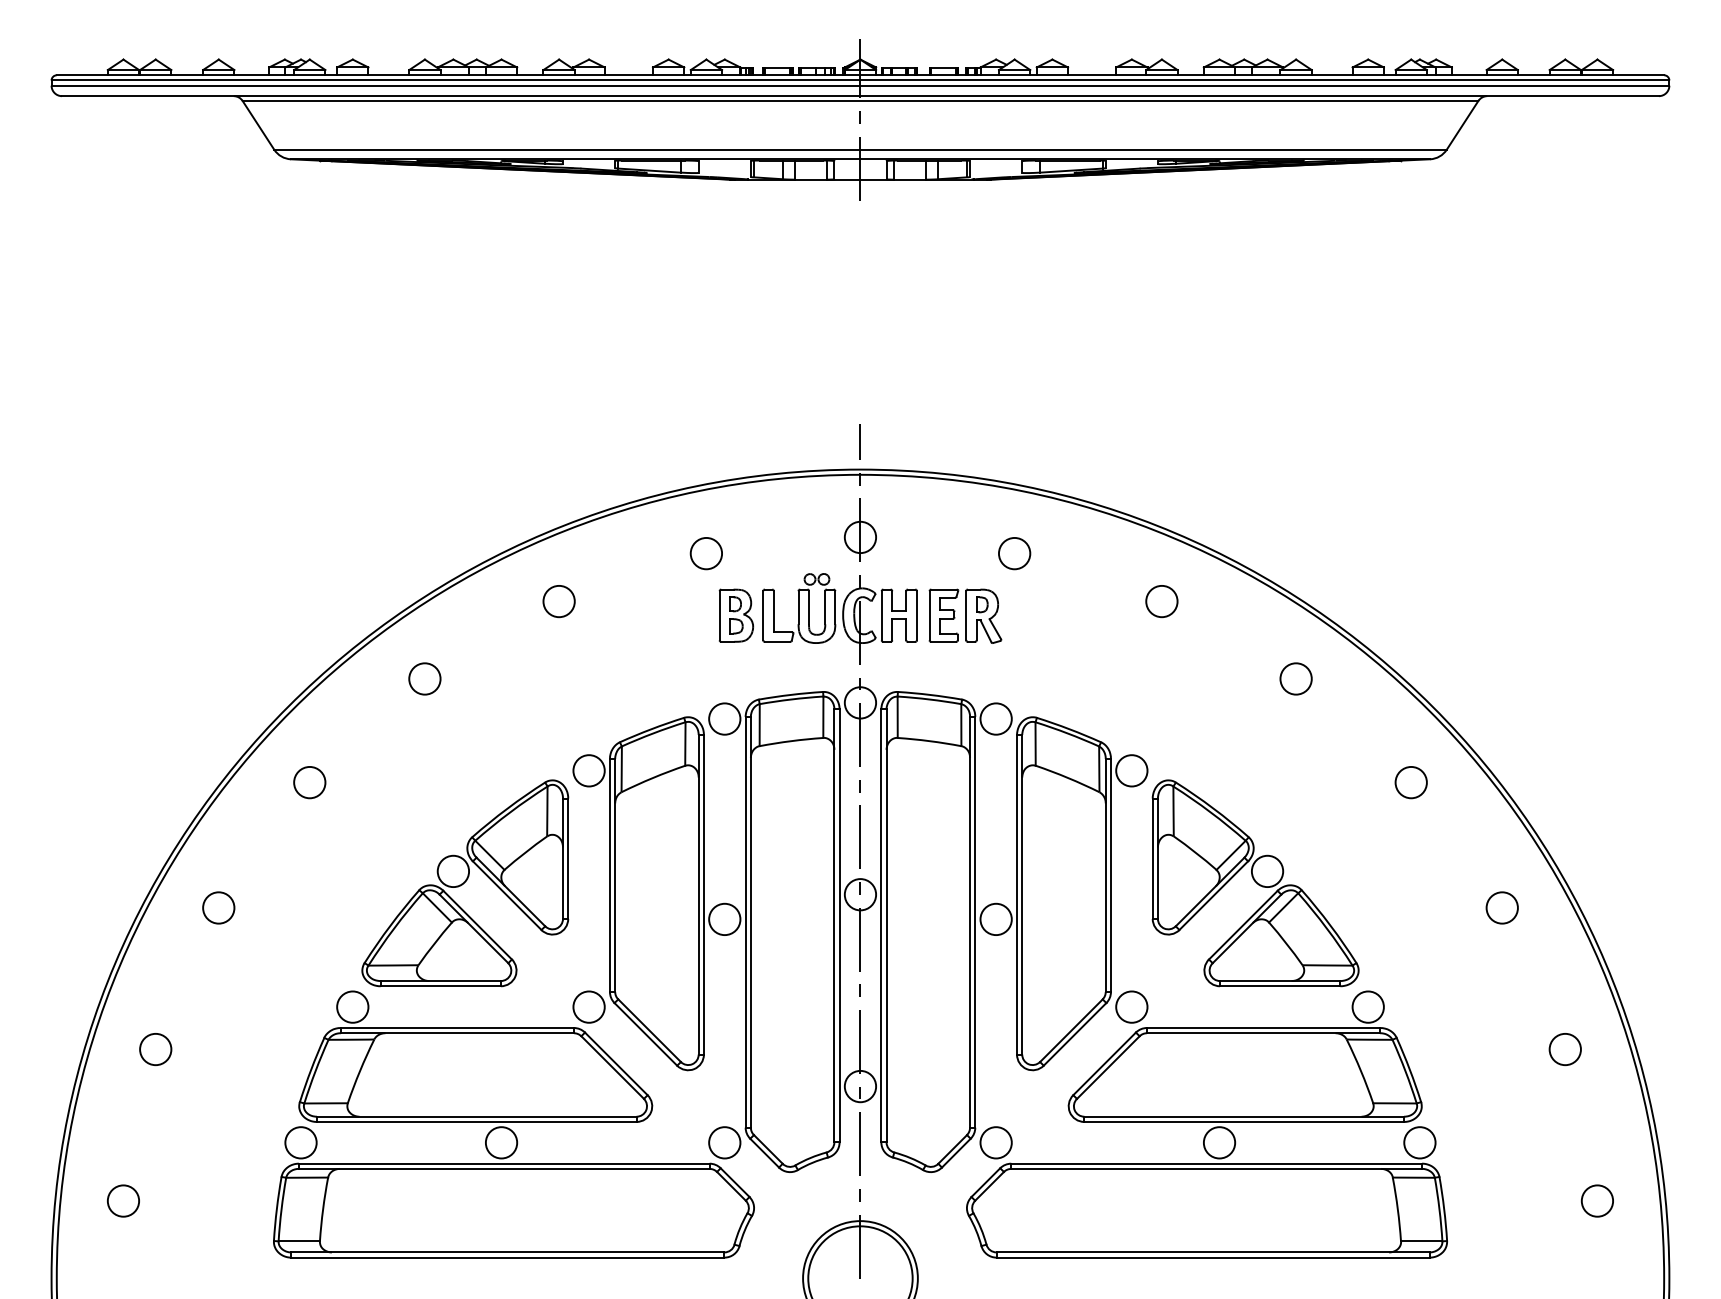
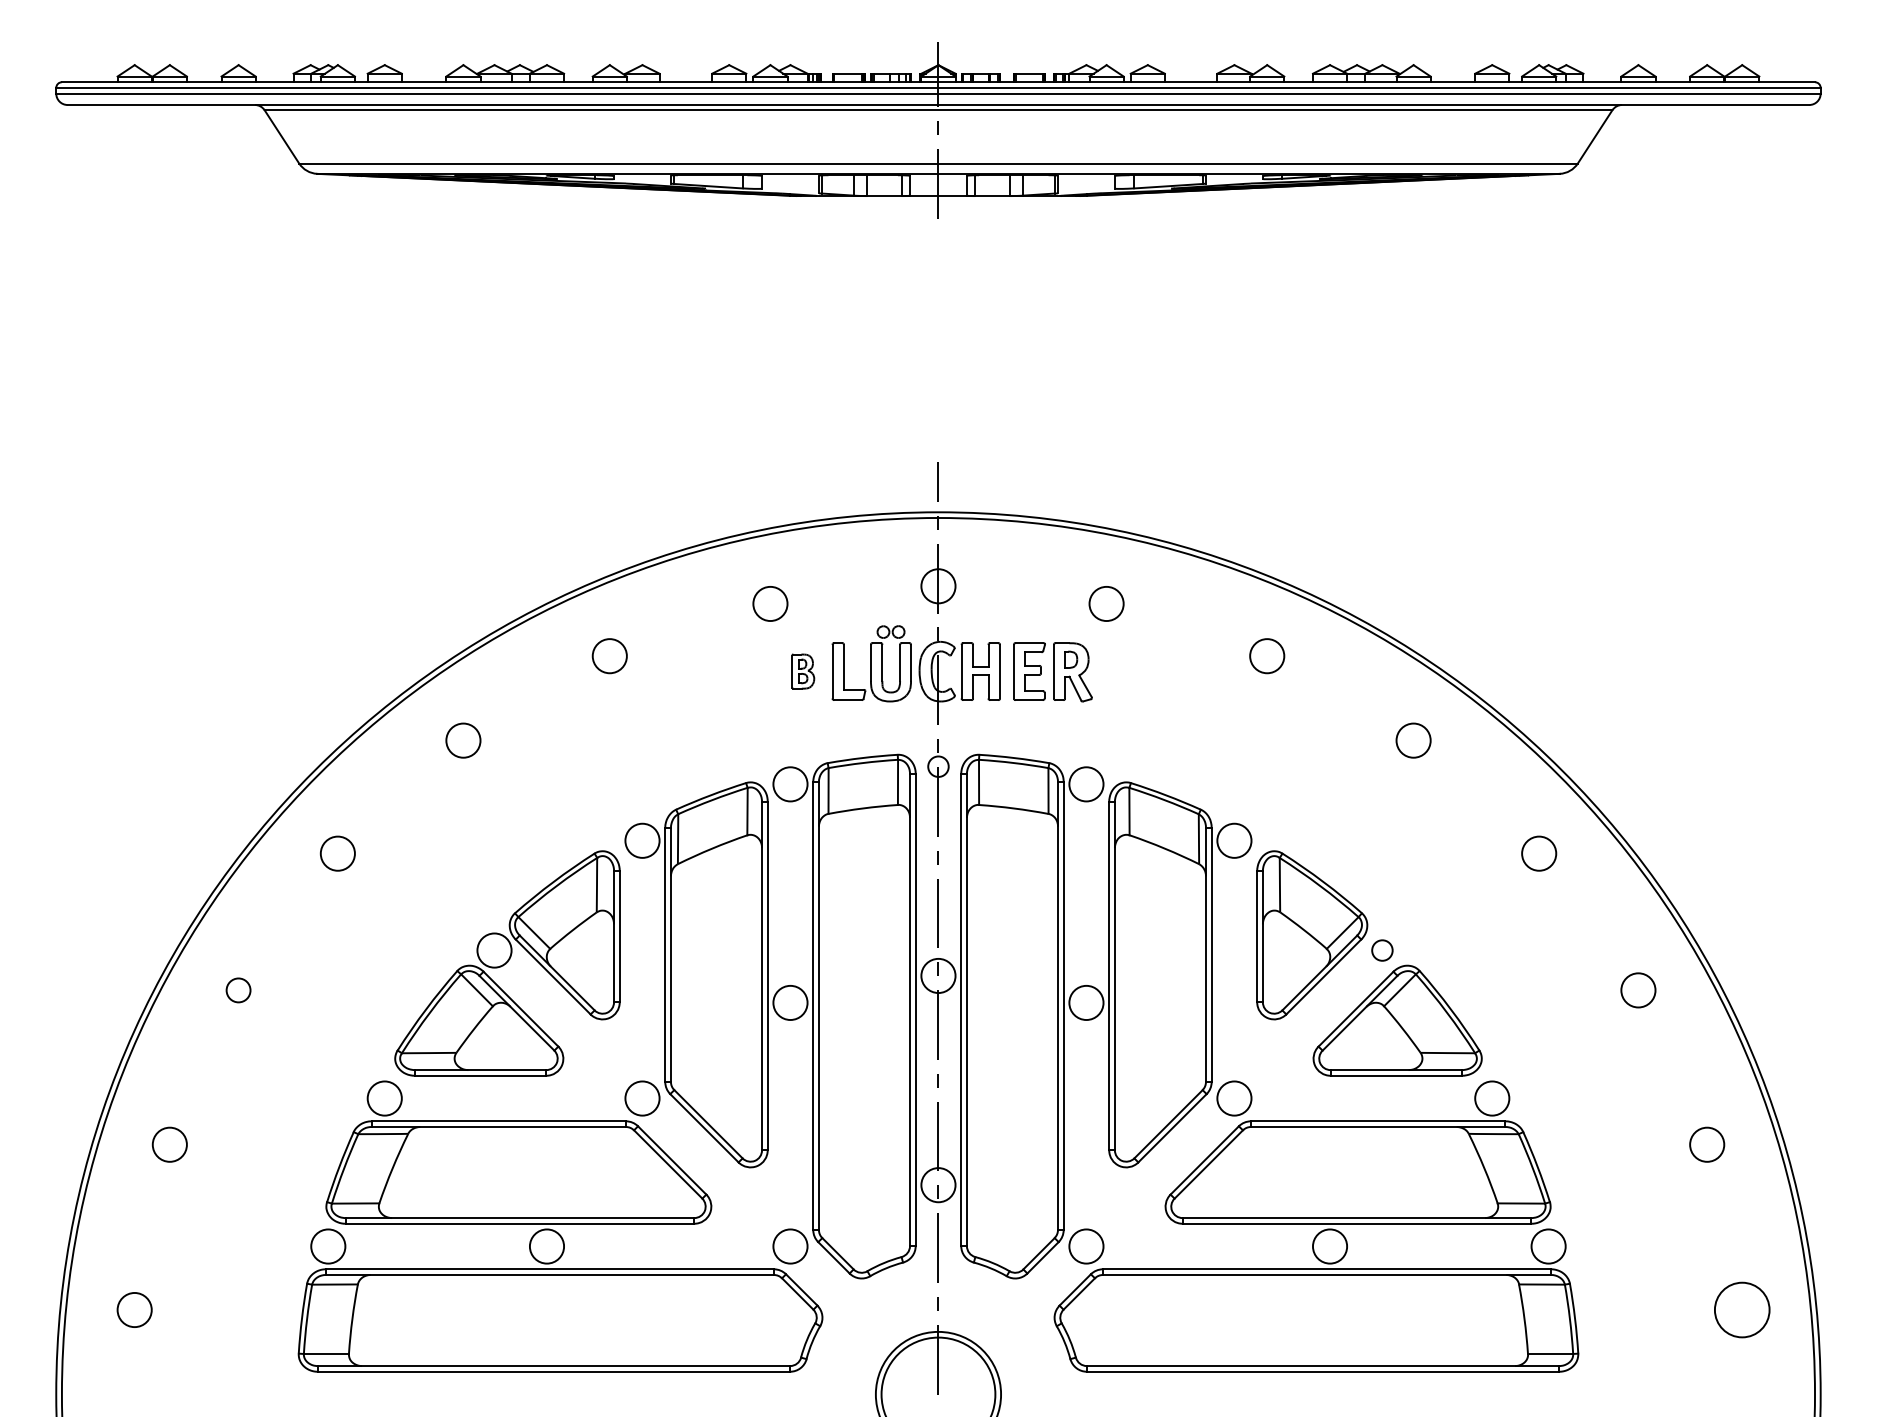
part: (736, 615) -> (803, 671), size x0.6
circle: (860, 702) -> (938, 766), size x0.6
circle: (1267, 871) -> (1382, 950), size x0.6
circle: (218, 908) -> (238, 990), size x0.7
circle: (1597, 1200) -> (1742, 1309), size x1.6

